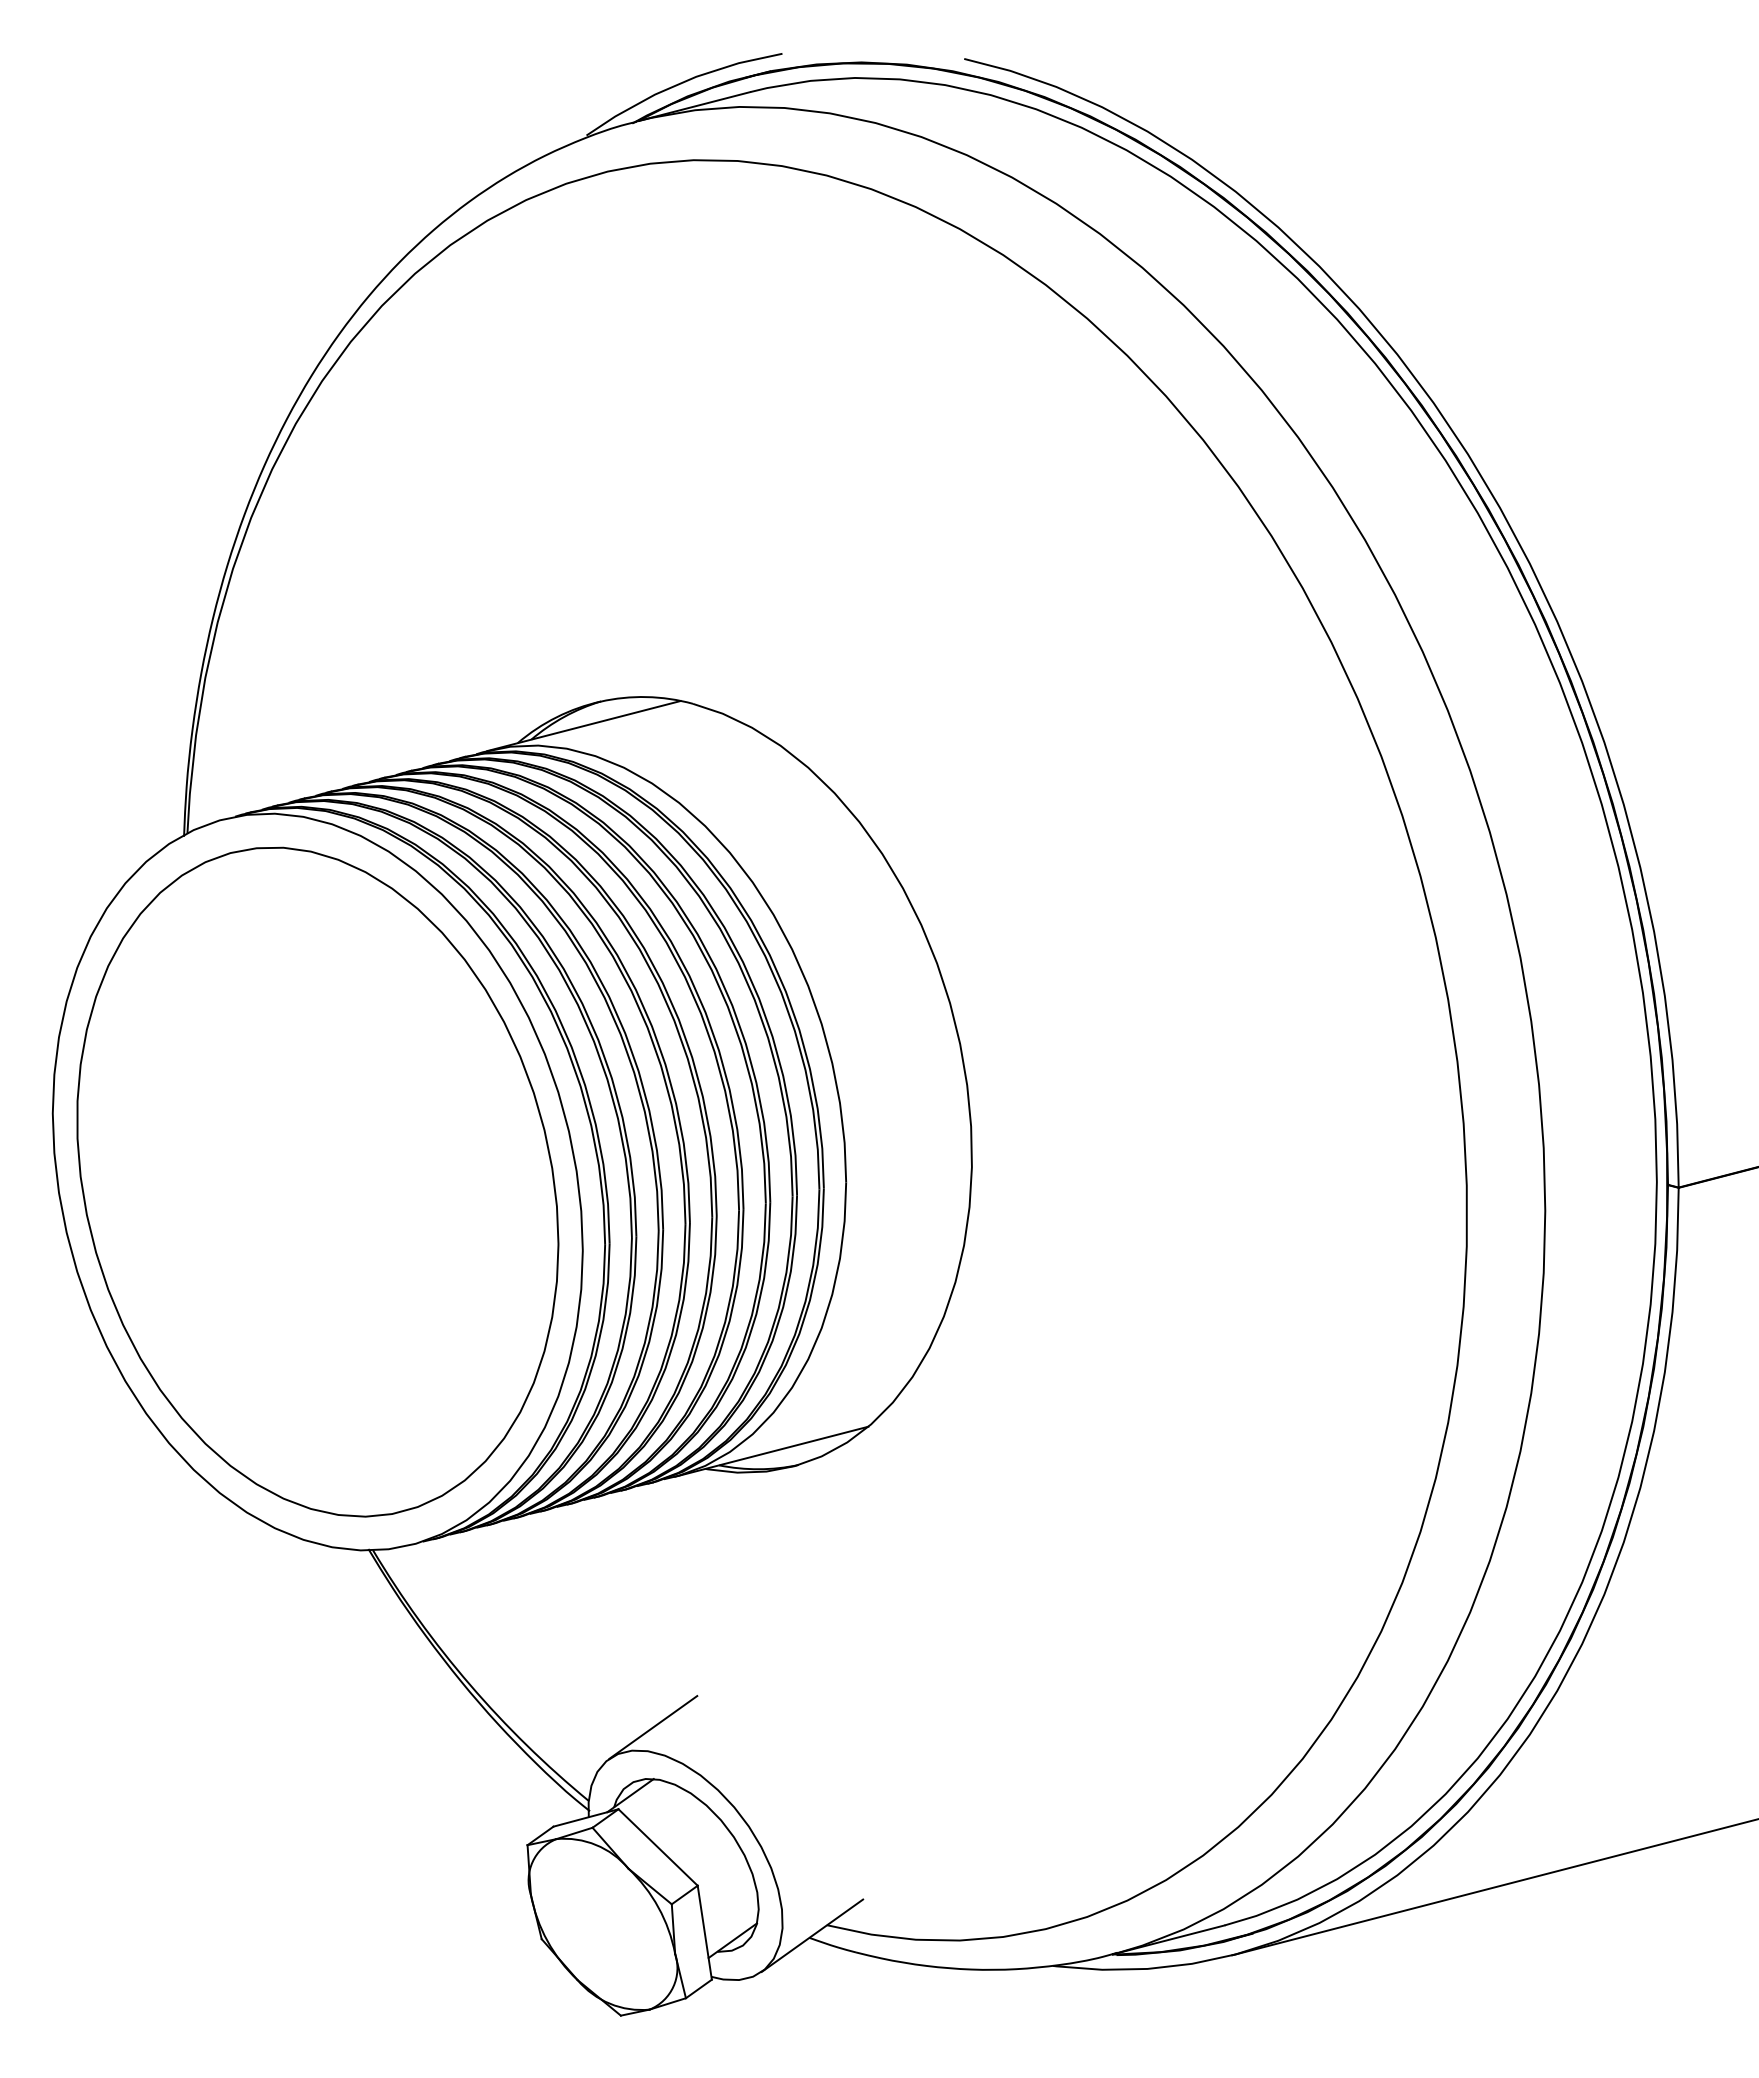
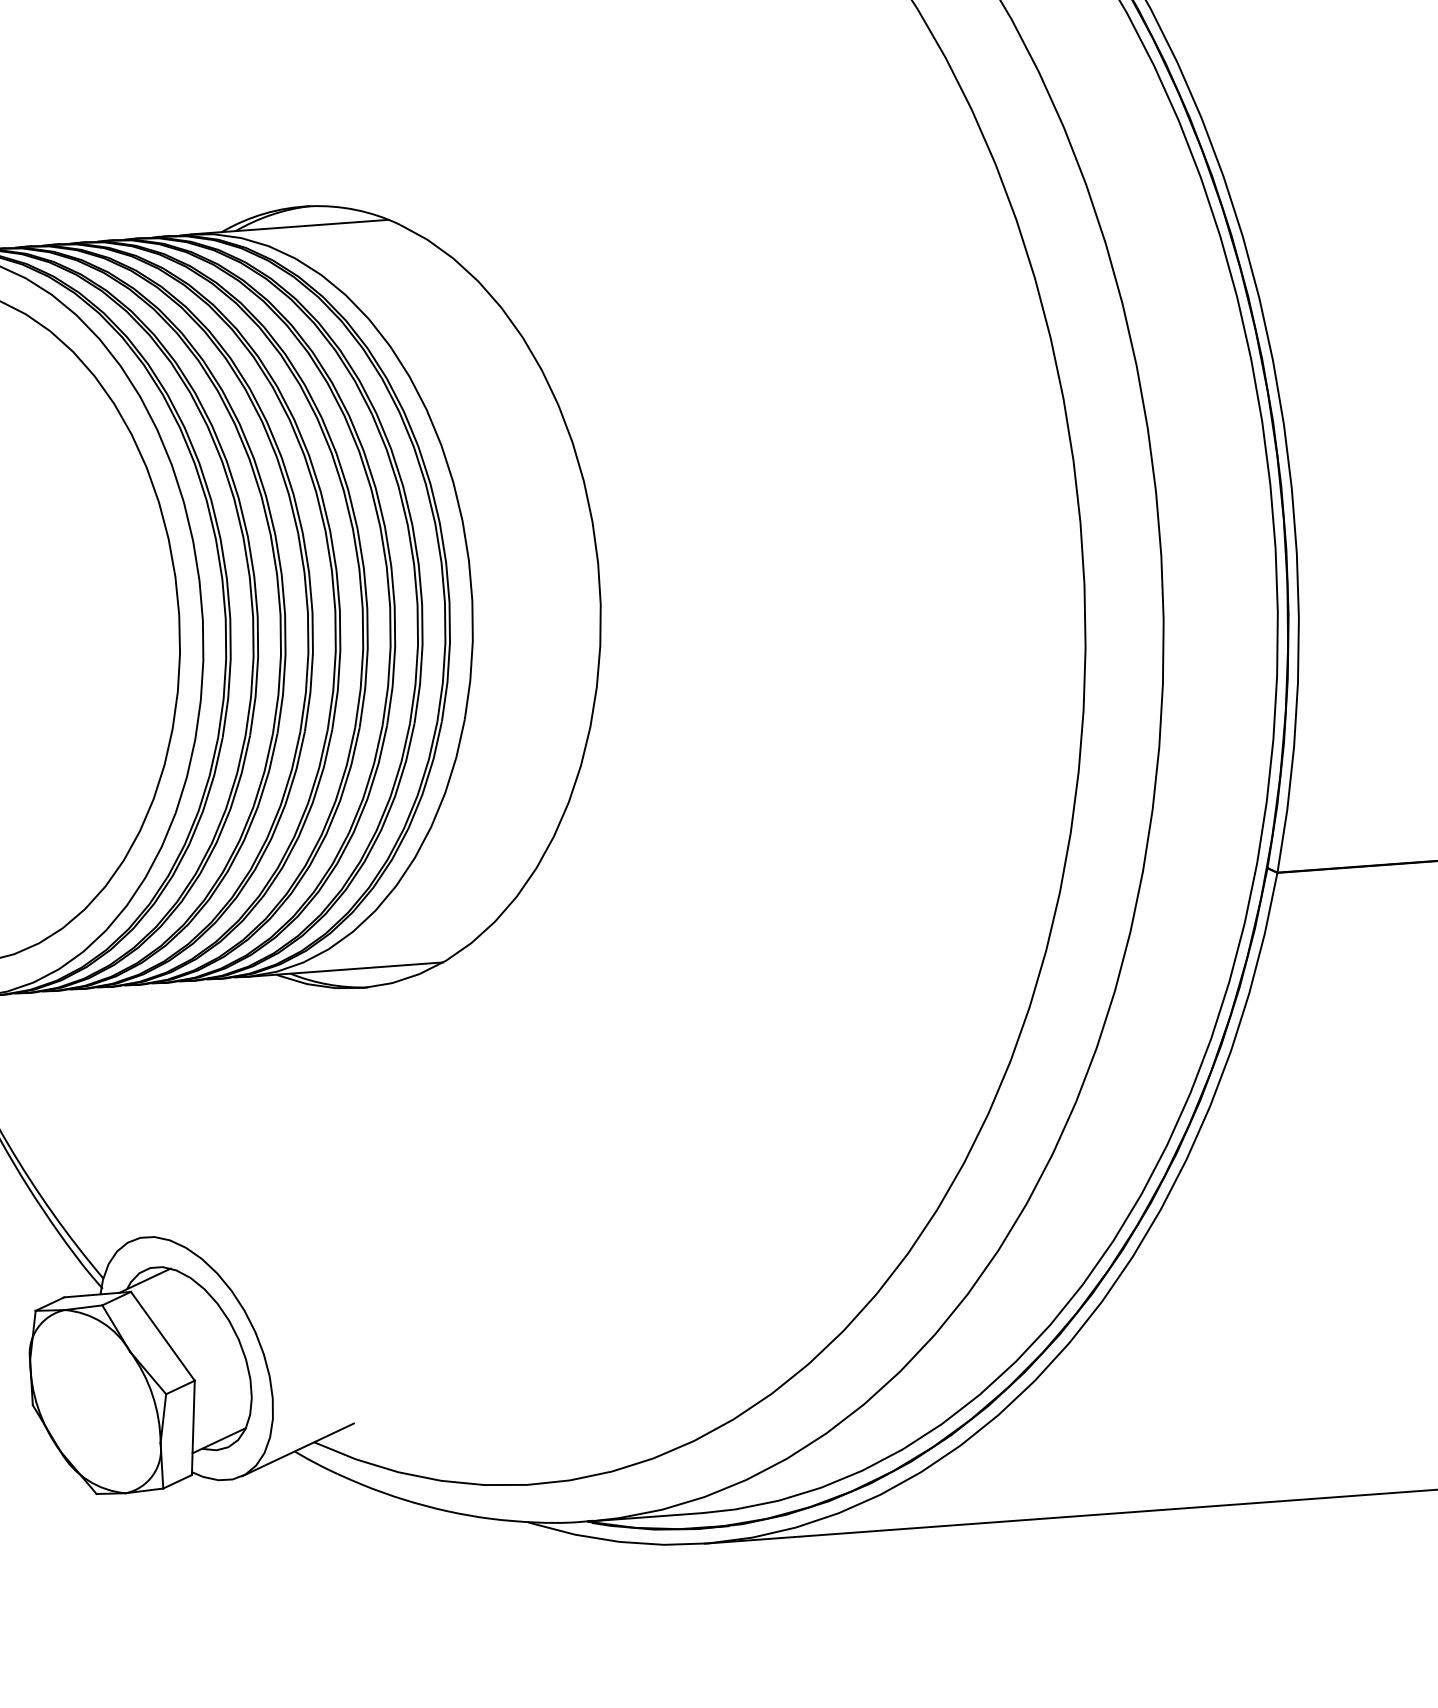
line: (653, 1727) -> (179, 1218), removed

